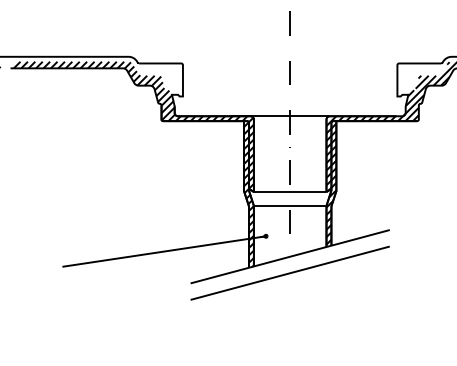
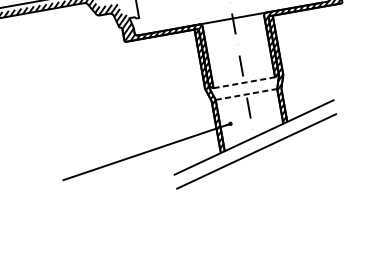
line: (290, 192) -> (244, 83), solid -> dashed
line: (290, 205) -> (246, 94), solid -> dashed

